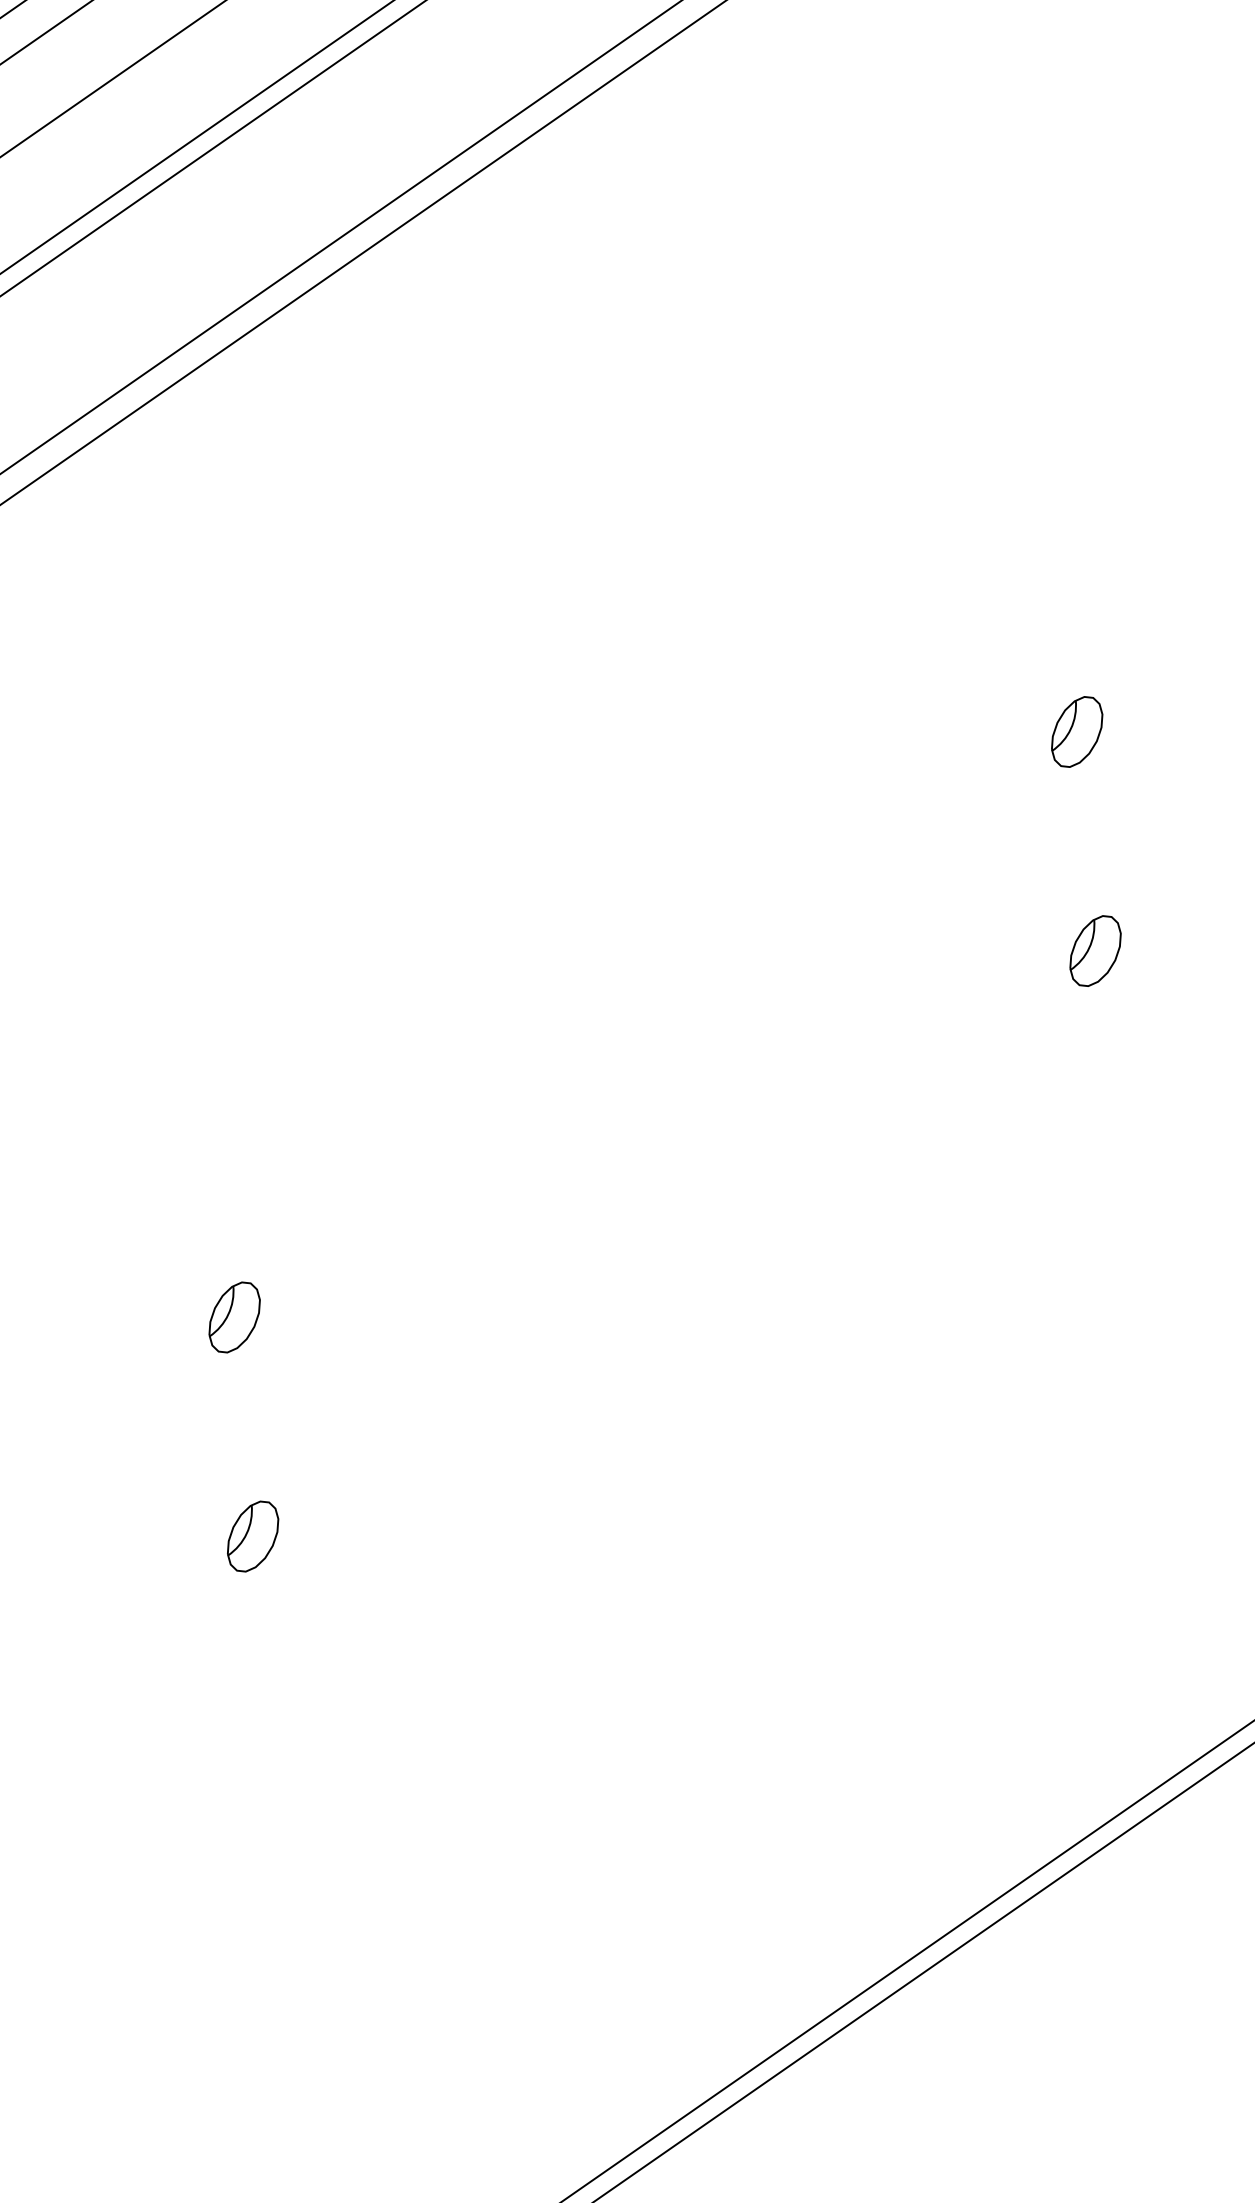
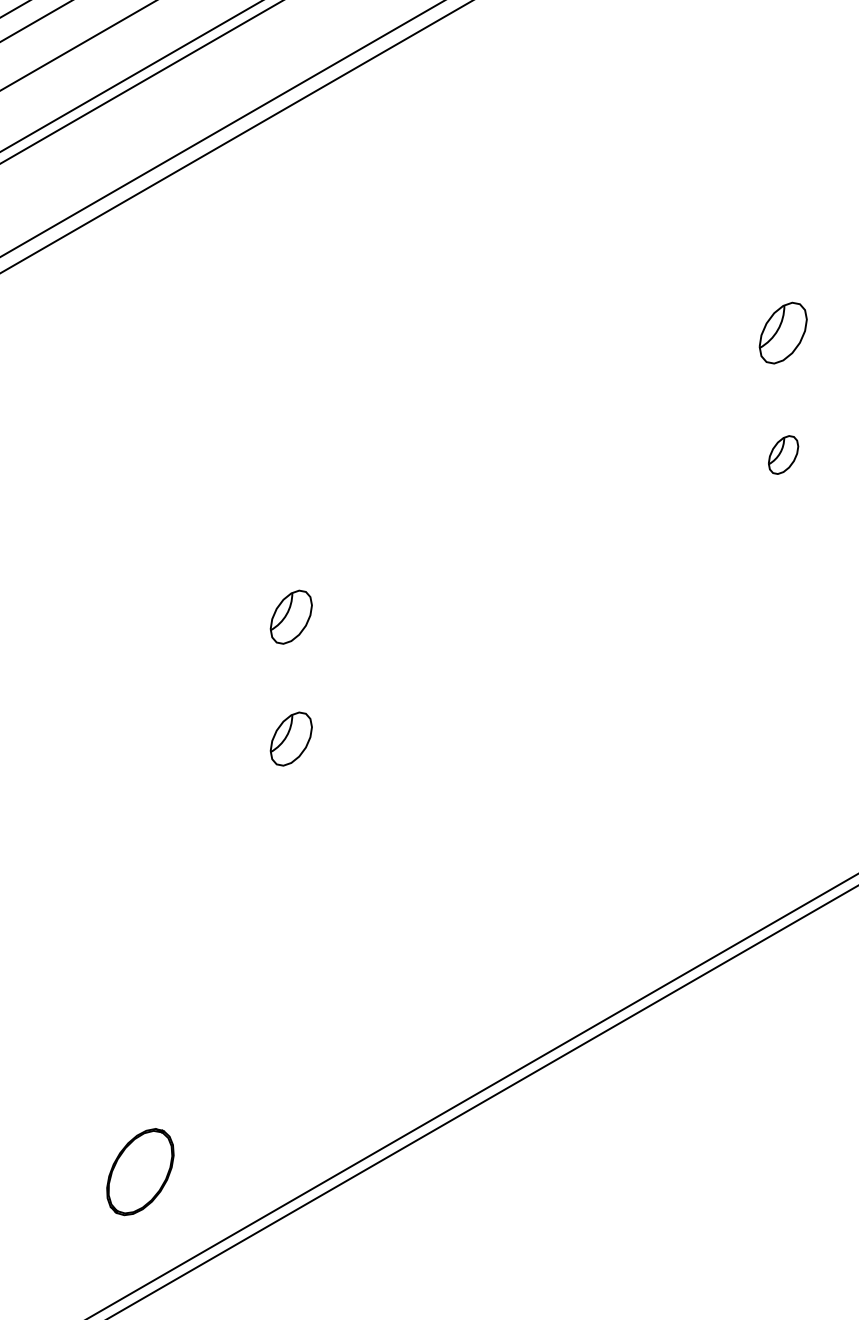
part: (1077, 732) -> (783, 333), size x1.6
part: (234, 1317) -> (291, 617), size x1.4
part: (252, 1535) -> (291, 738), size x1.4

